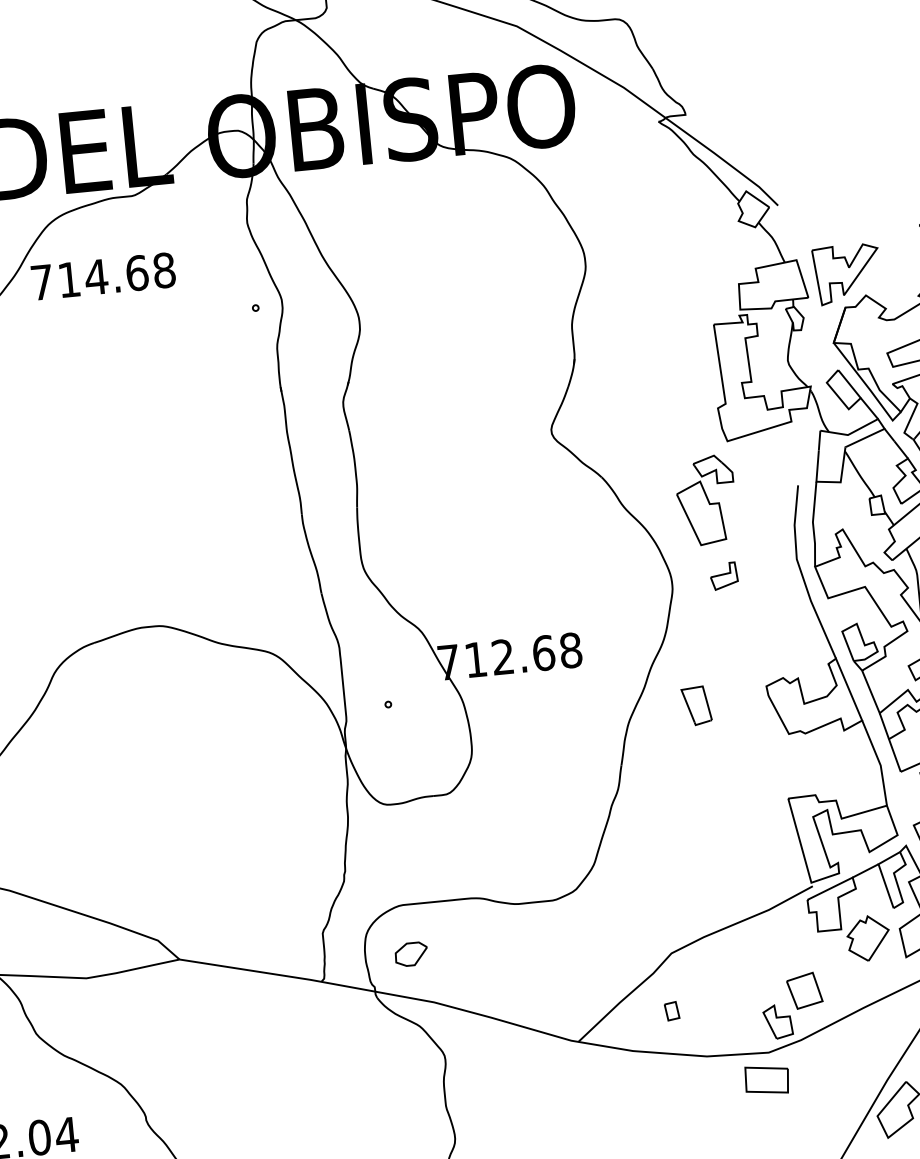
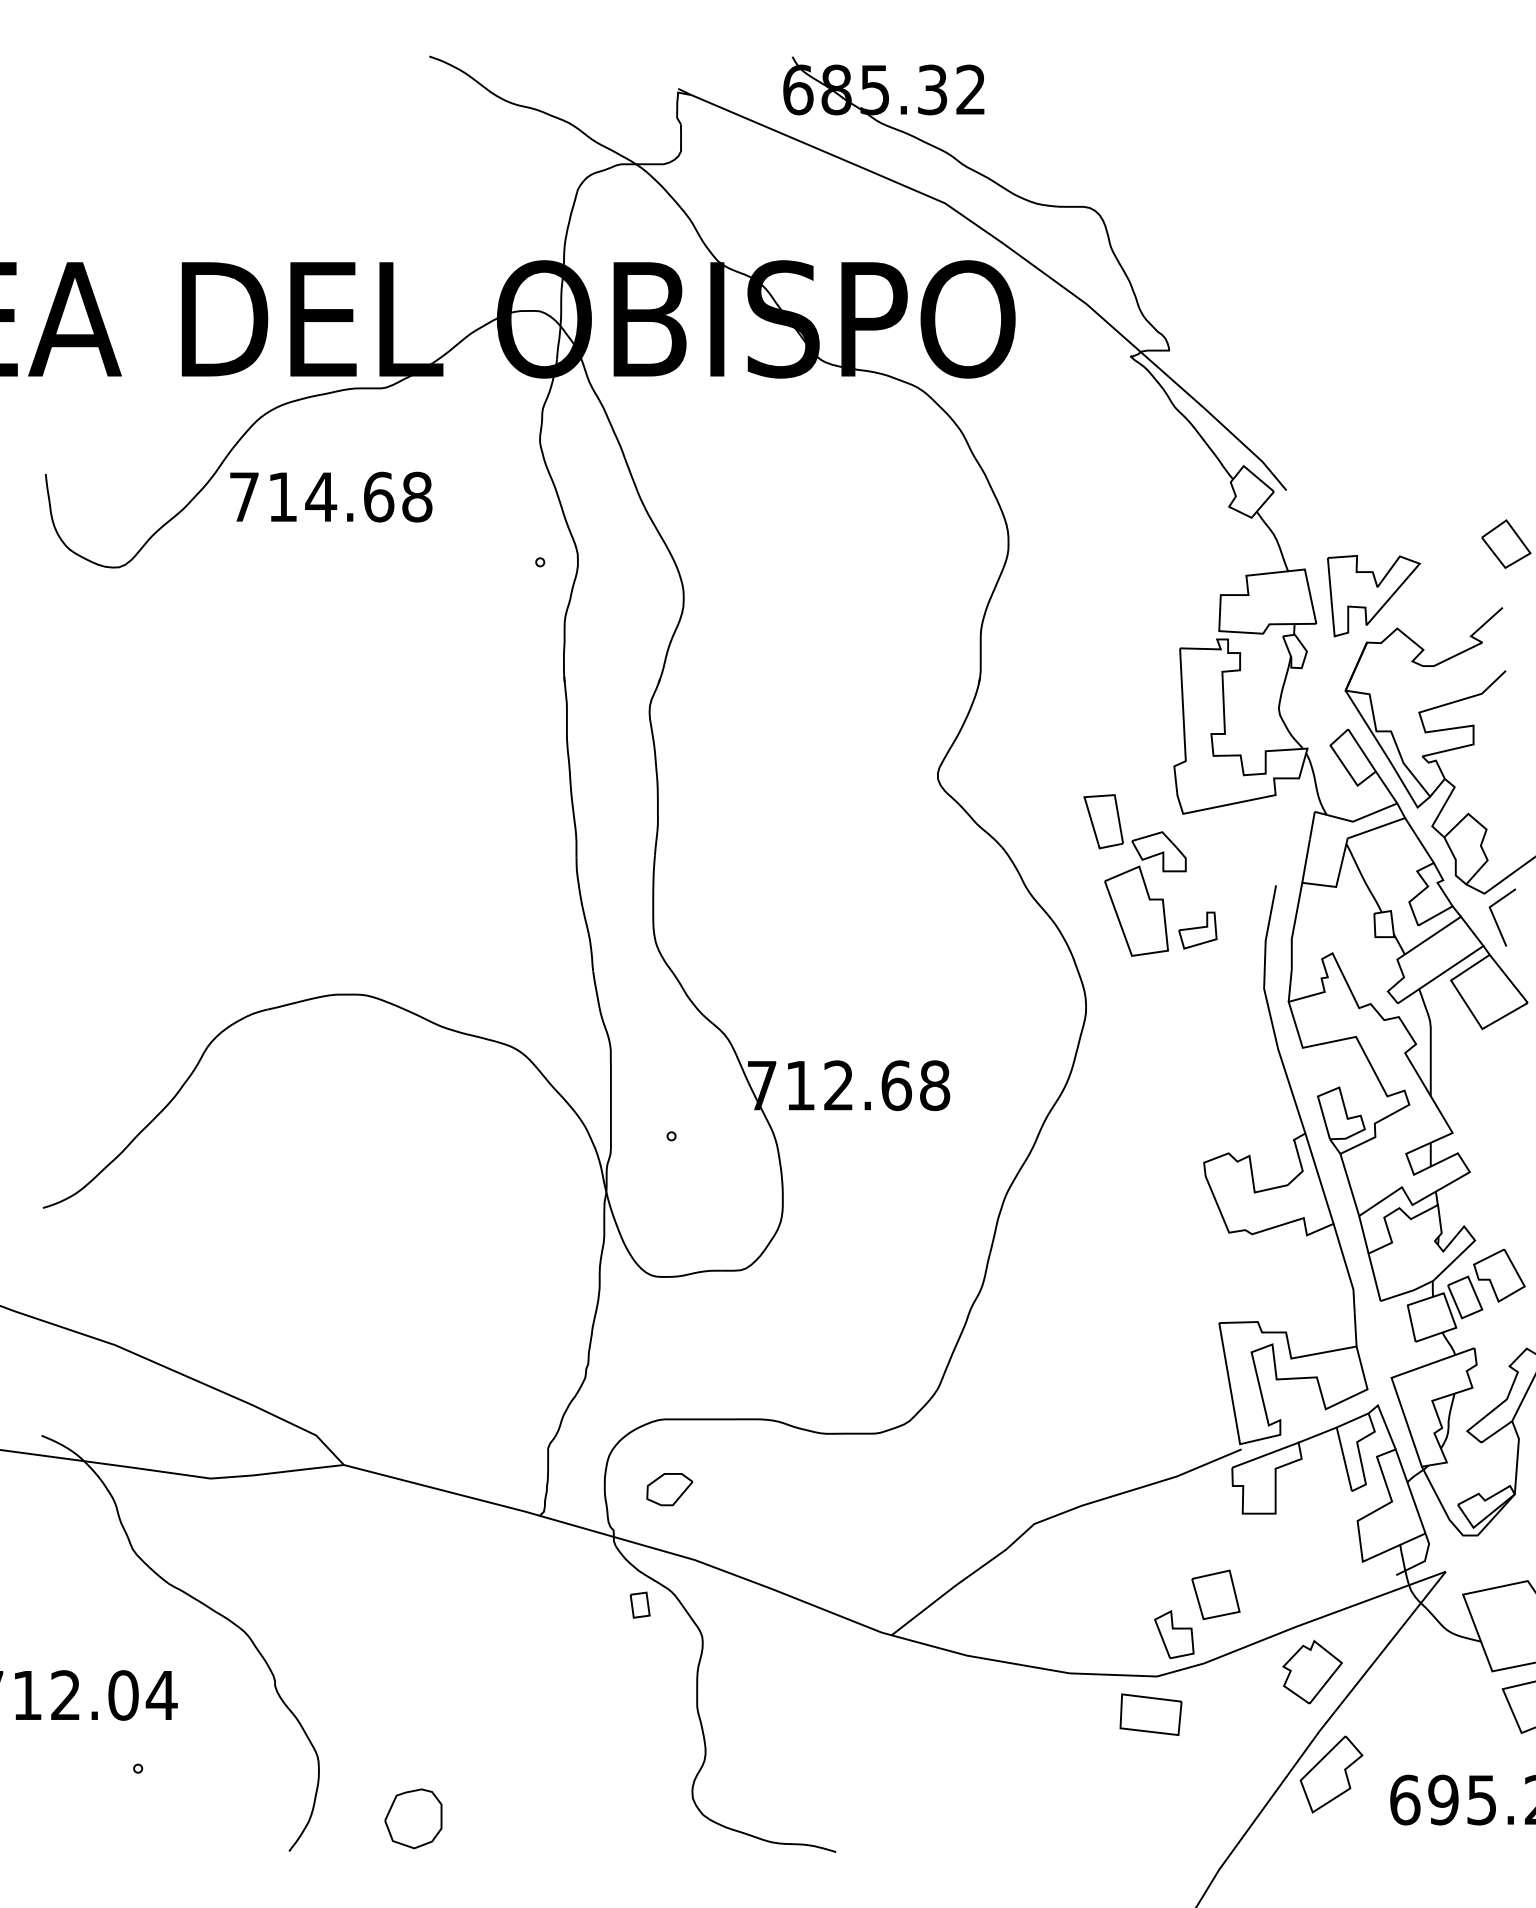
part: (723, 576) -> (1197, 930), moved
part: (696, 705) -> (1103, 821), moved
part: (868, 938) -> (1312, 1672), moved
part: (671, 1010) -> (639, 1604), moved

